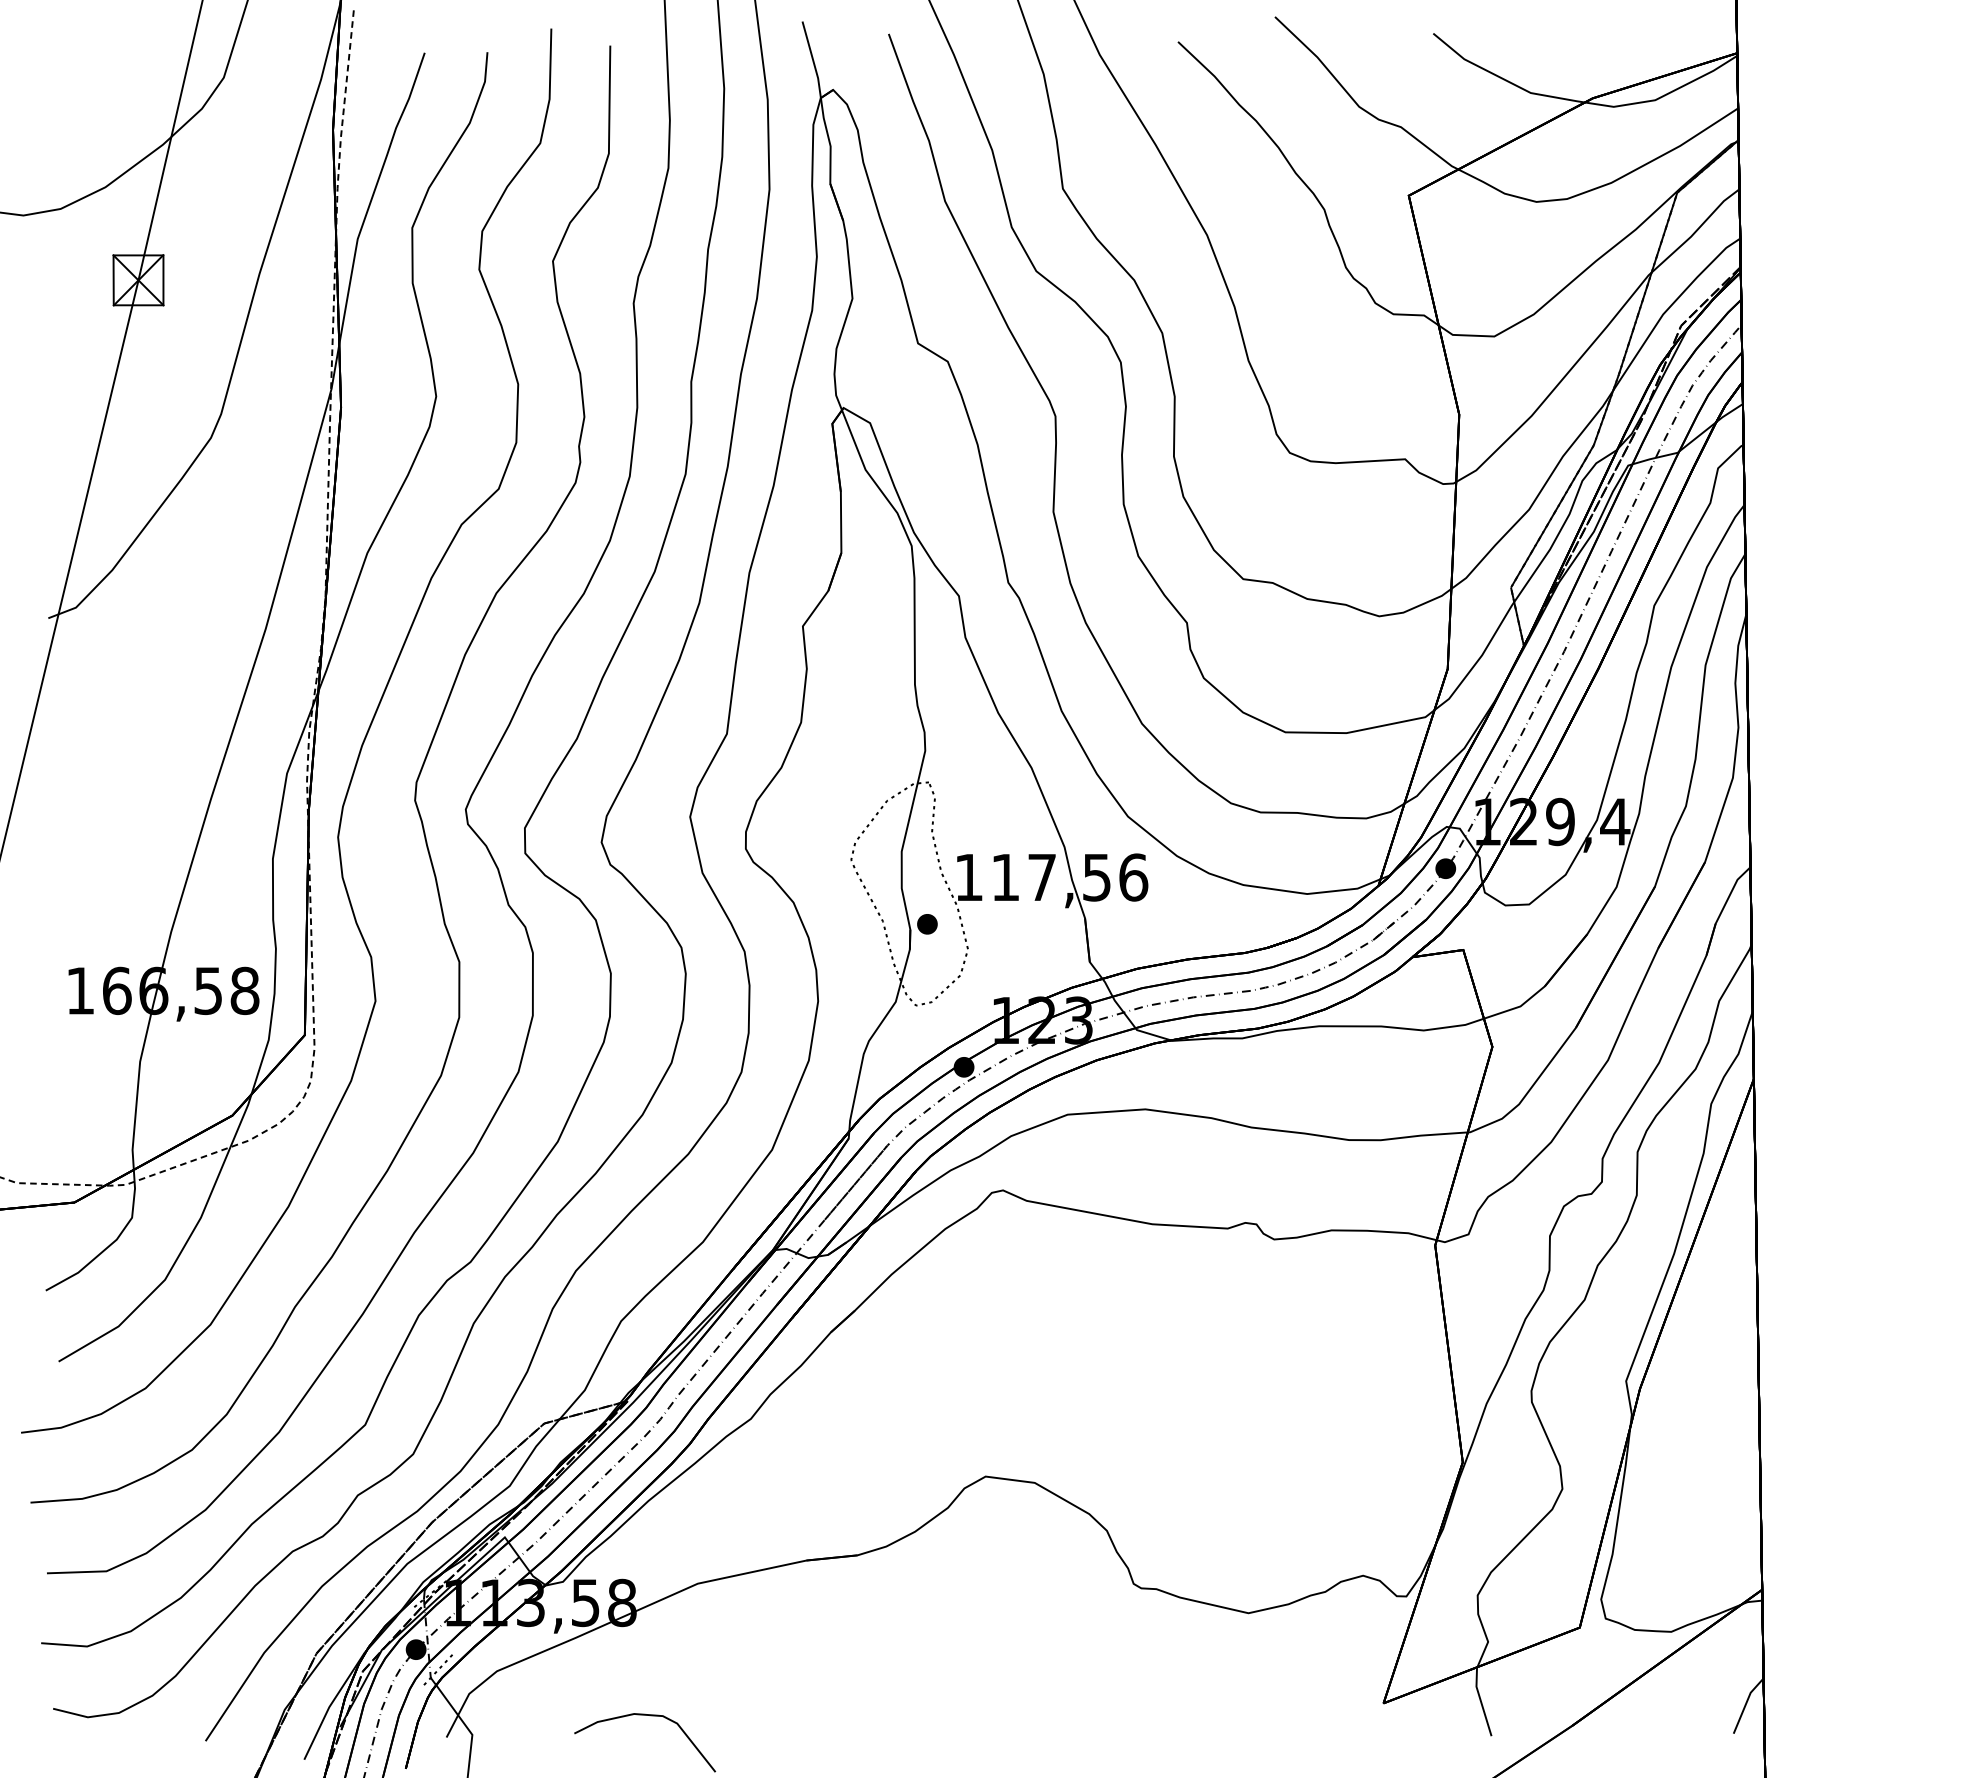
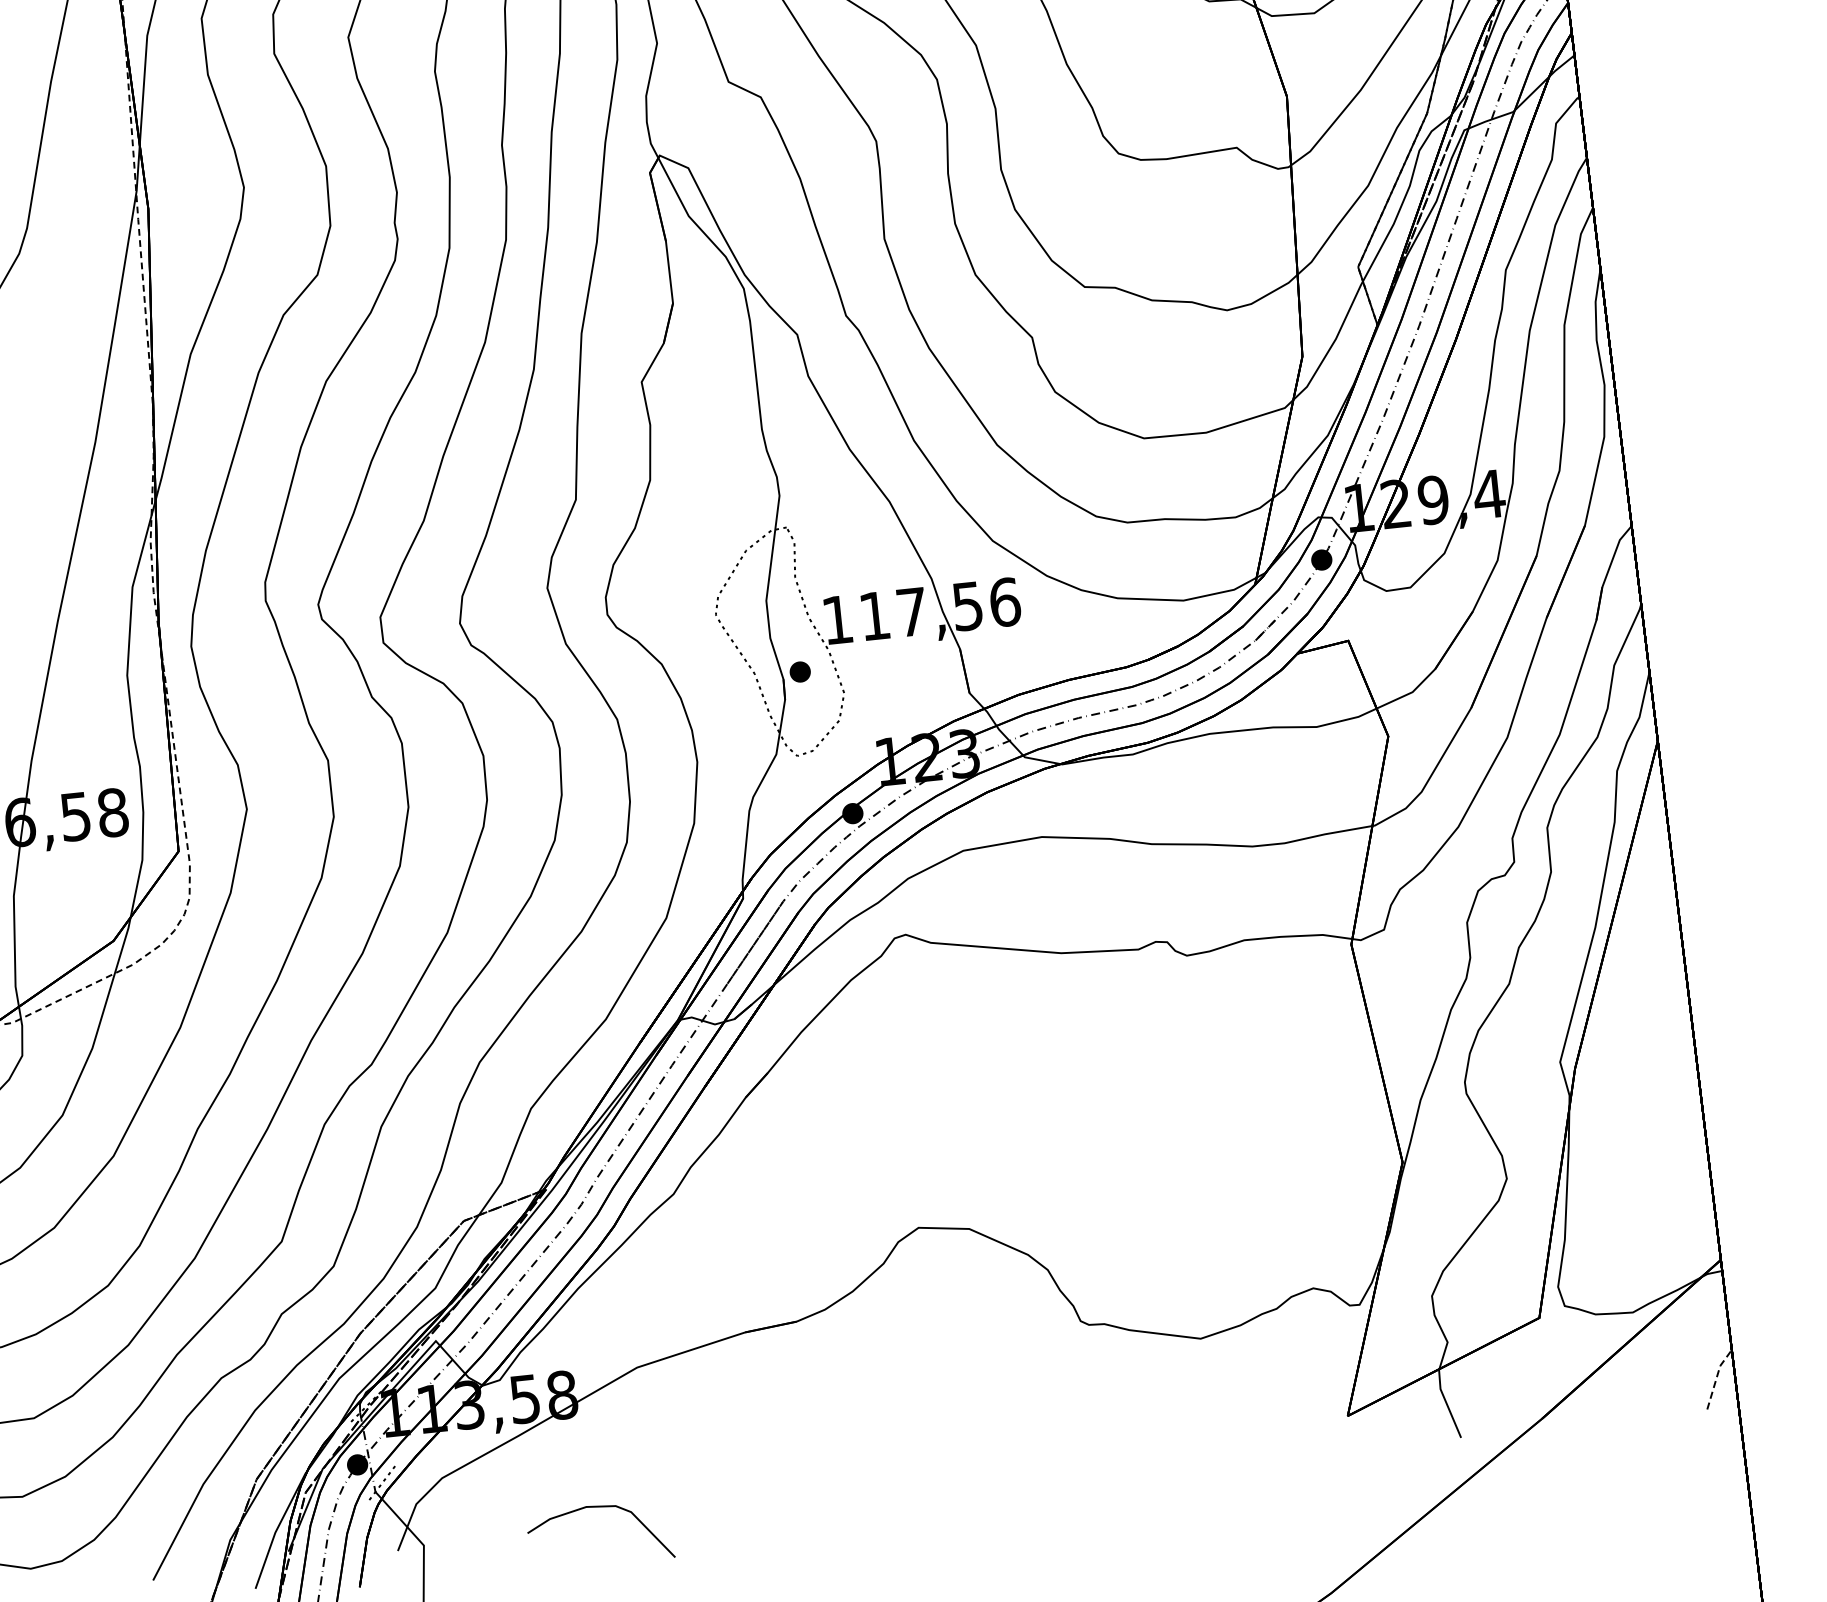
line: (1746, 1703) -> (1717, 1377), solid -> dashed

